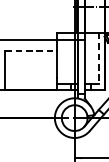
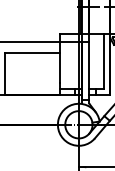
line: (31, 50) -> (33, 53), dashed -> solid
line: (98, 59) -> (104, 62), dashed -> solid

